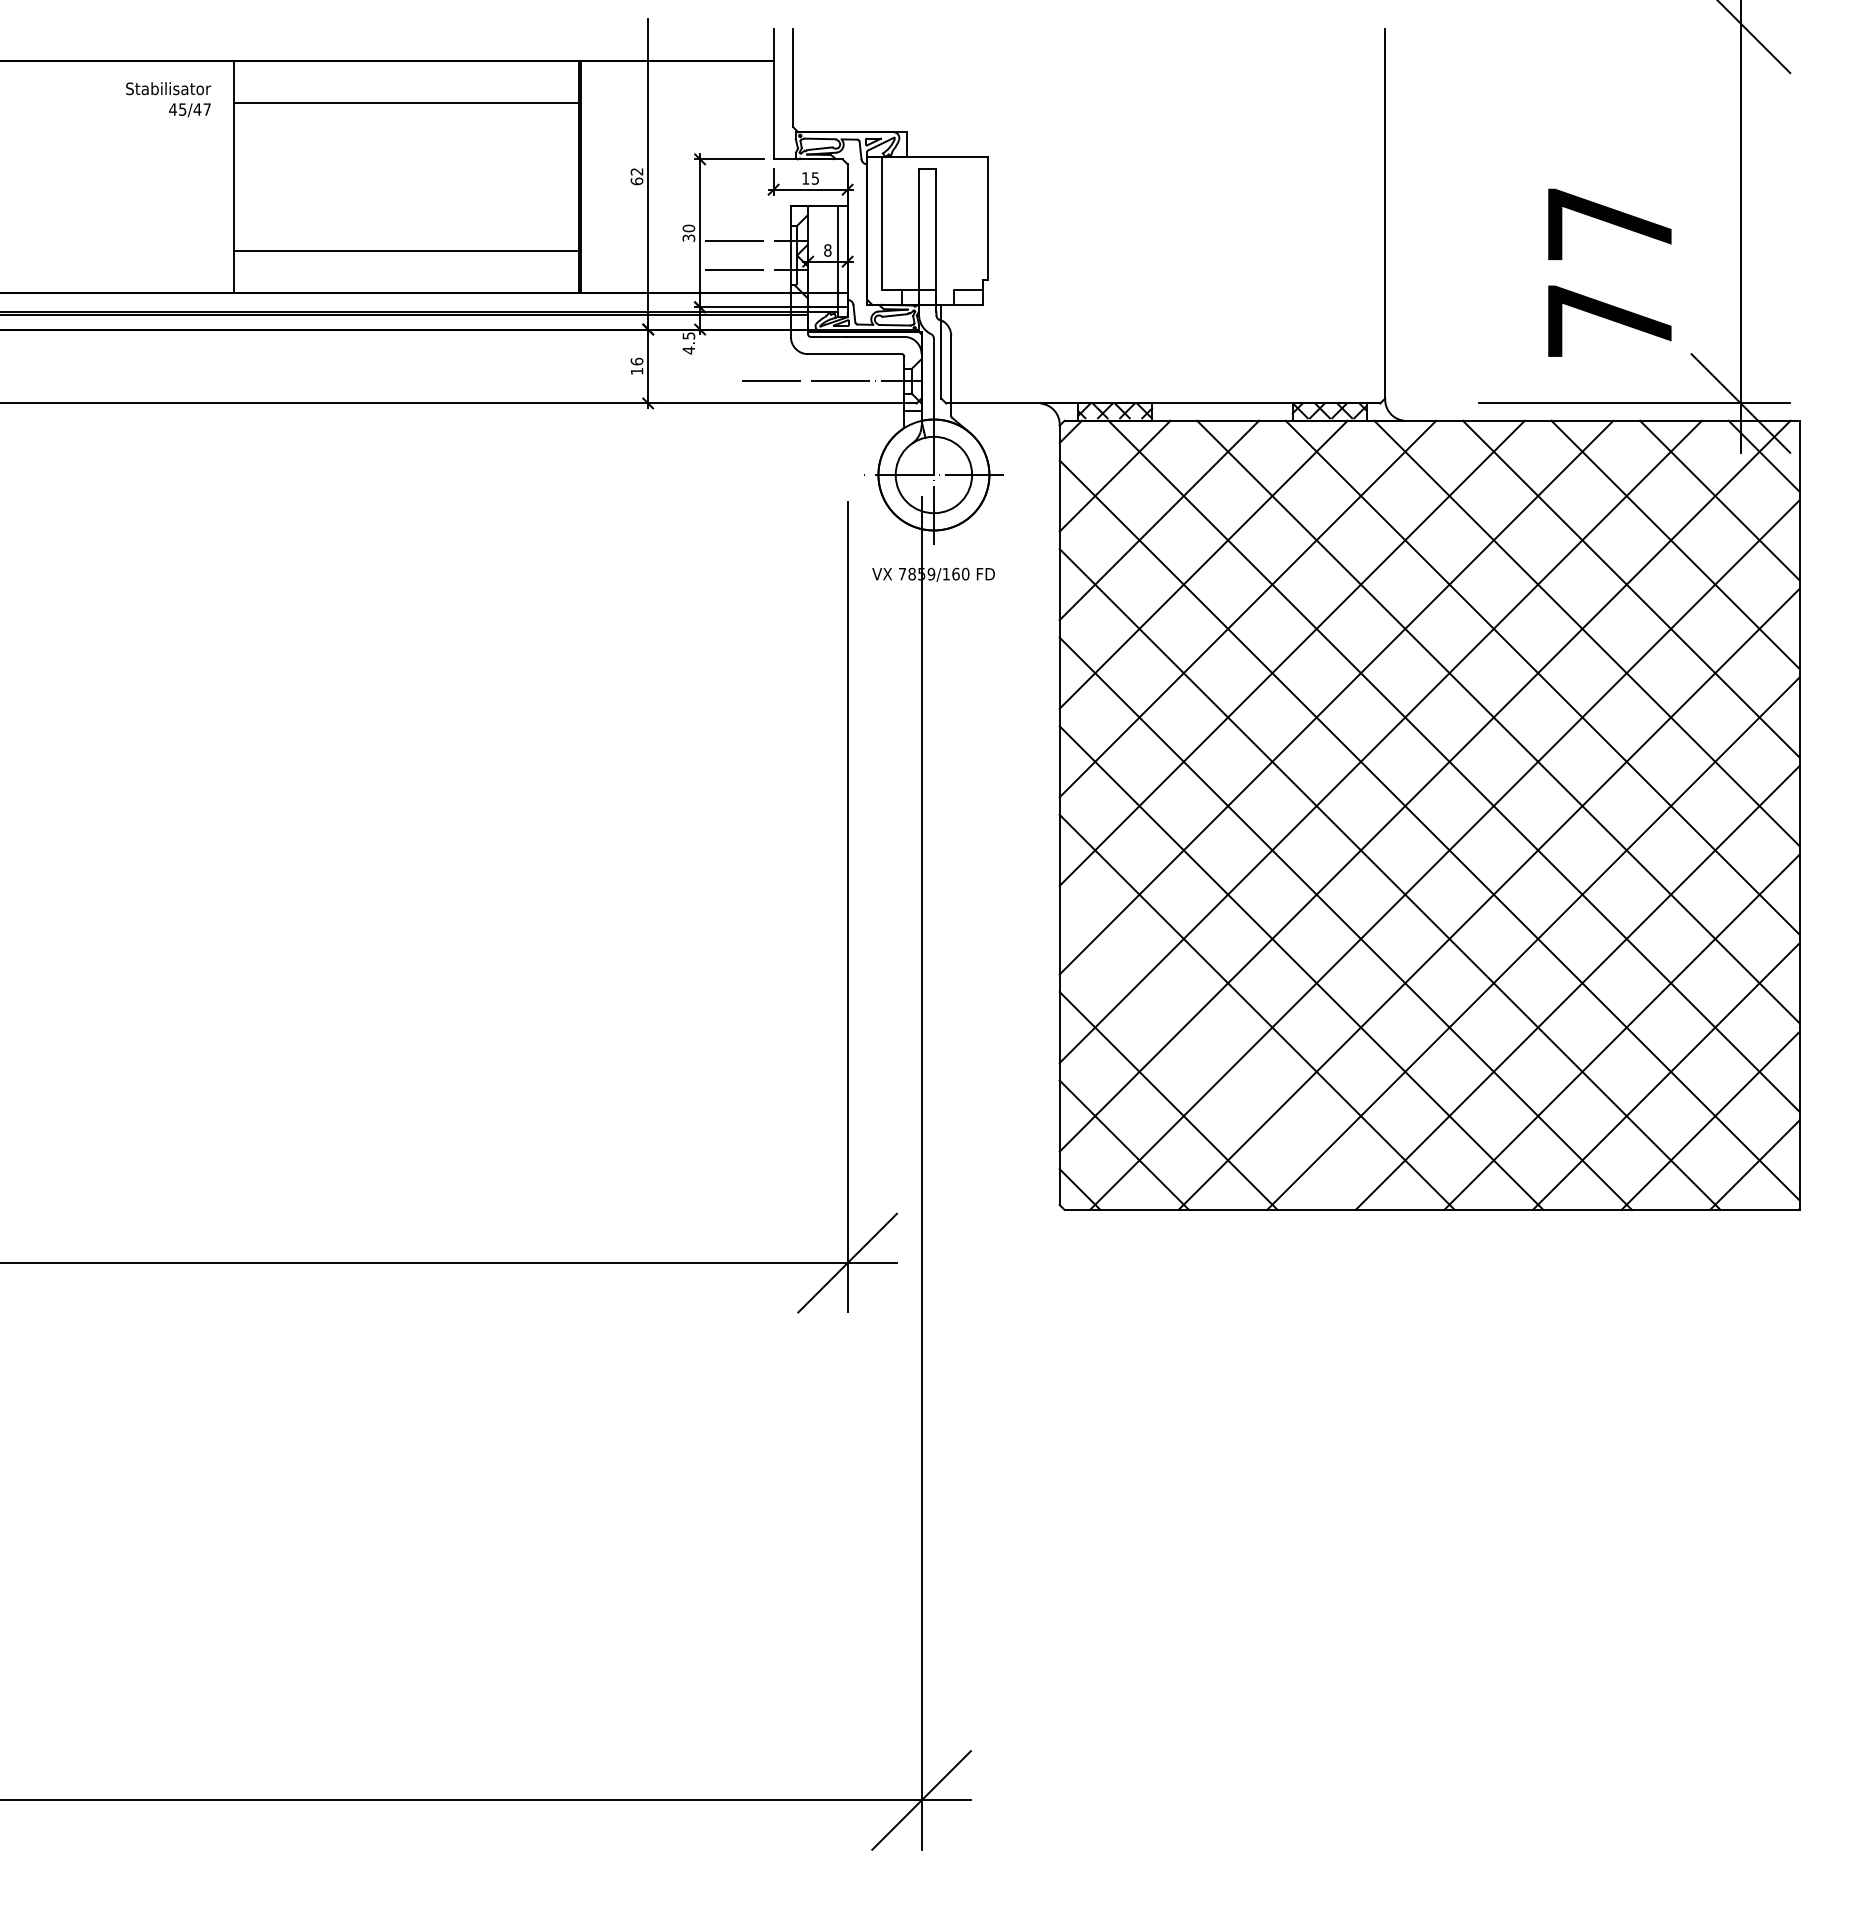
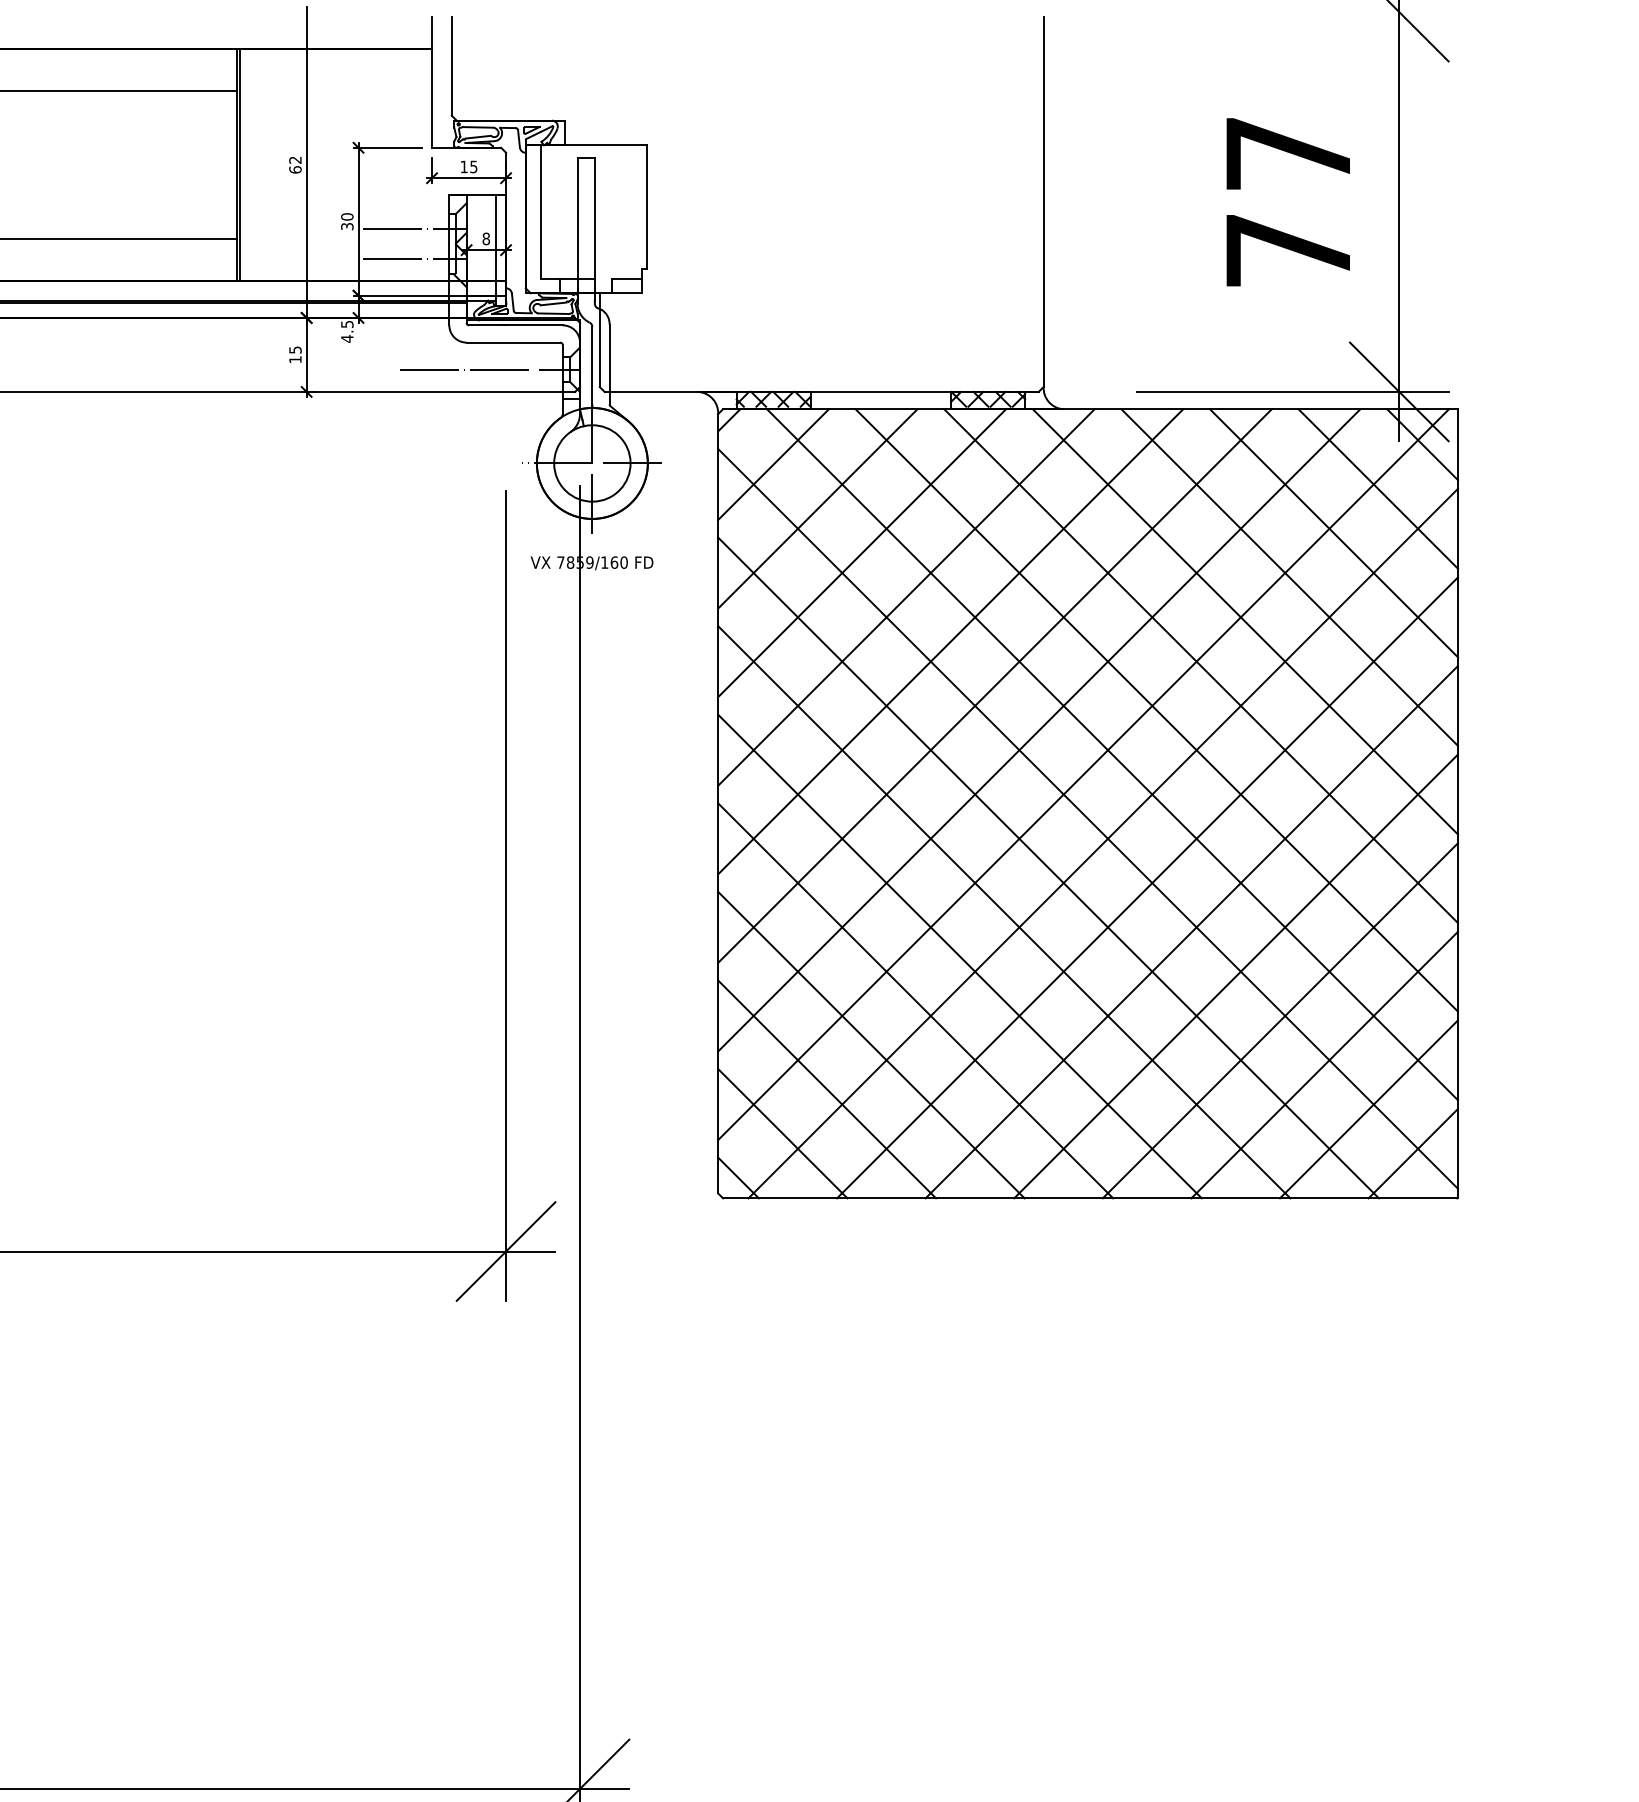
text: (1609, 272) -> (1287, 201), moved
text: (636, 361) -> (294, 349), 16 -> 15
line: (1212, 1056) -> (870, 1044), added

